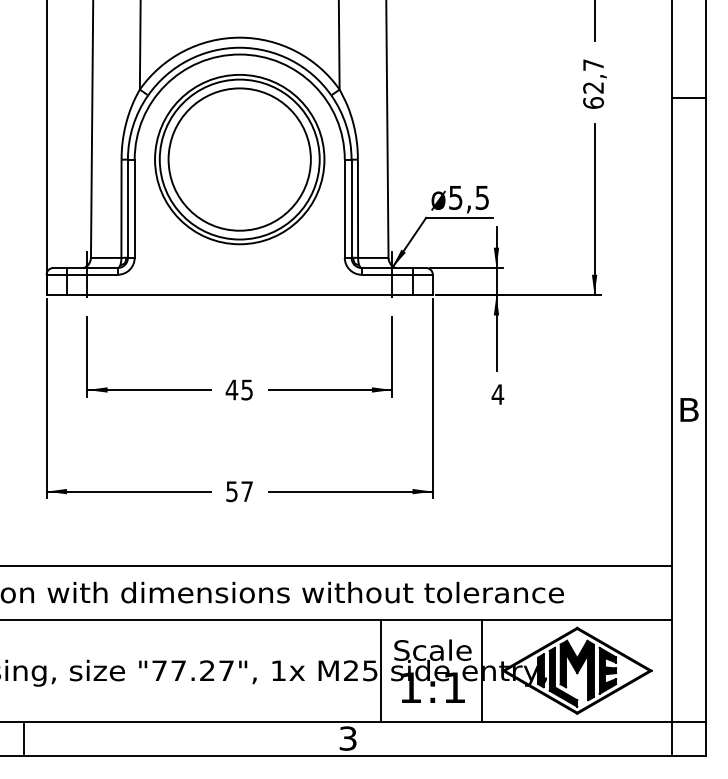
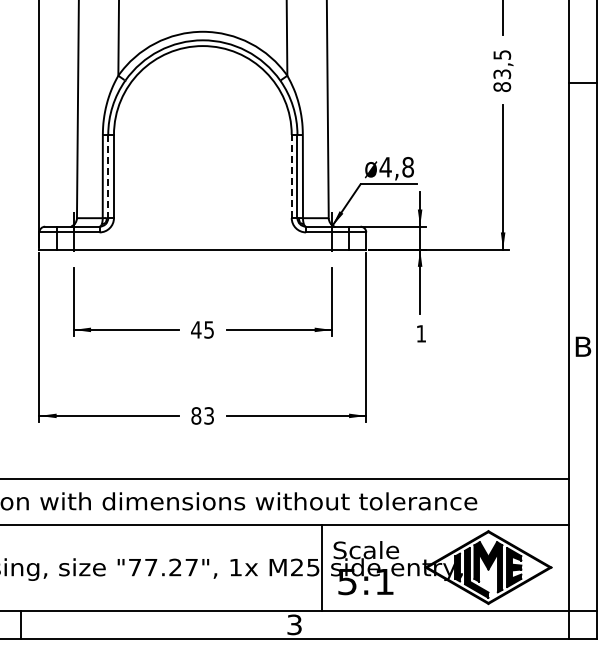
text: (593, 84) -> (502, 71), 62,7 -> 83,5
part: (239, 159) -> (202, 134), removed
text: (468, 198) -> (396, 167), ø5,5 -> ø4,8
line: (128, 208) -> (108, 176), solid -> dashed
line: (344, 208) -> (291, 176), solid -> dashed
text: (498, 394) -> (421, 333), 4 -> 1
text: (239, 491) -> (202, 415), 57 -> 83
line: (482, 670) -> (408, 567), removed
text: (410, 688) -> (347, 582), 1:1 -> 5:1

